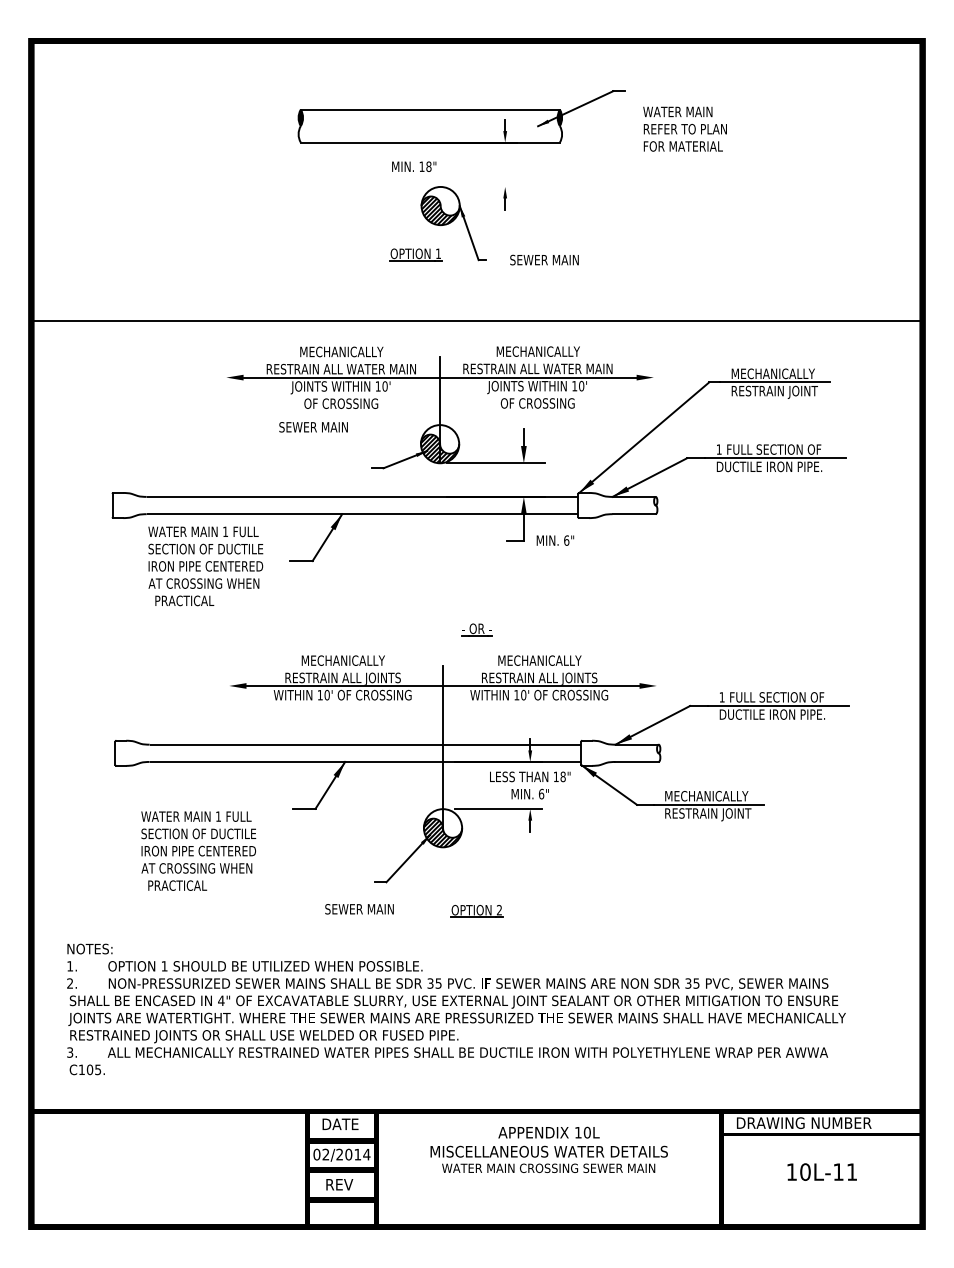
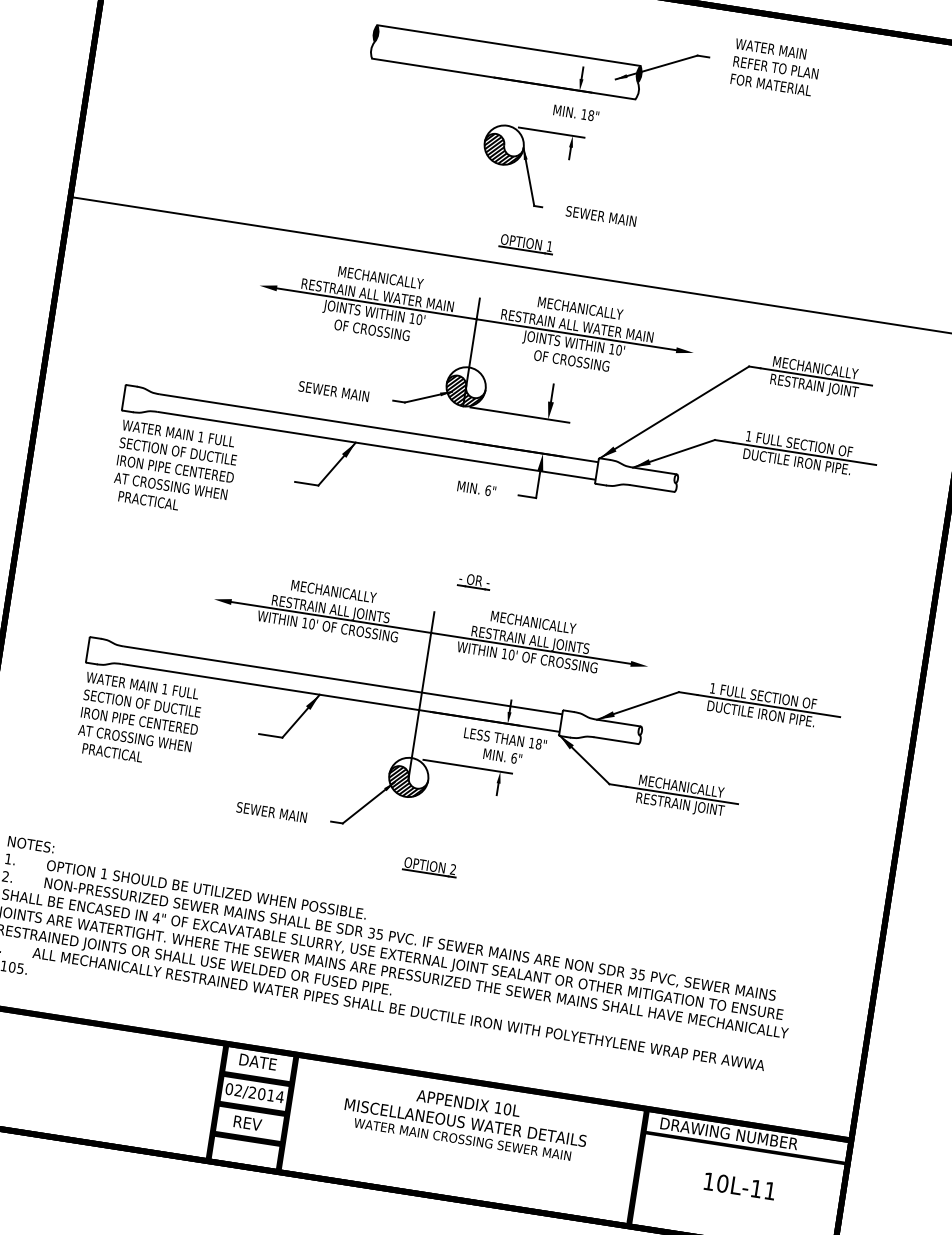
text: (684, 128) -> (775, 66), moved
text: (414, 166) -> (576, 113), moved
line: (484, 186) -> (551, 132), added
part: (415, 254) -> (526, 243), moved
text: (313, 427) -> (333, 391), moved
text: (555, 540) -> (476, 488), moved
text: (205, 566) -> (175, 469), moved
text: (198, 850) -> (139, 720), moved
text: (359, 909) -> (271, 812), moved

